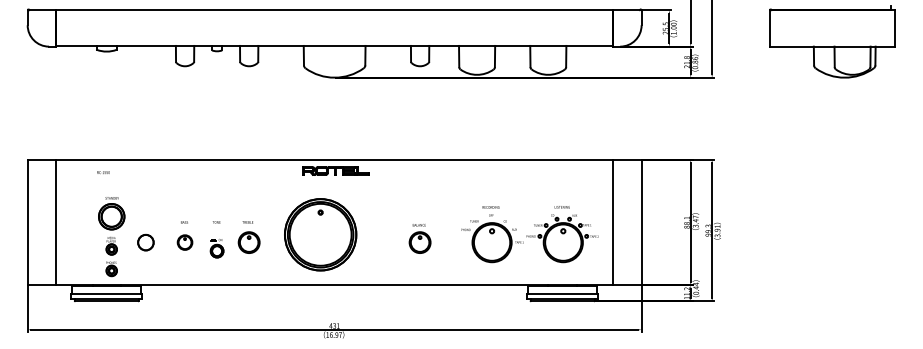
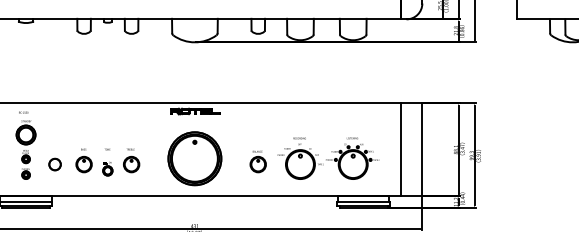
part: (320, 234) -> (194, 158), moved
part: (529, 234) -> (328, 158), moved
part: (111, 237) -> (25, 150), moved
part: (184, 242) -> (83, 164), size x1.43

